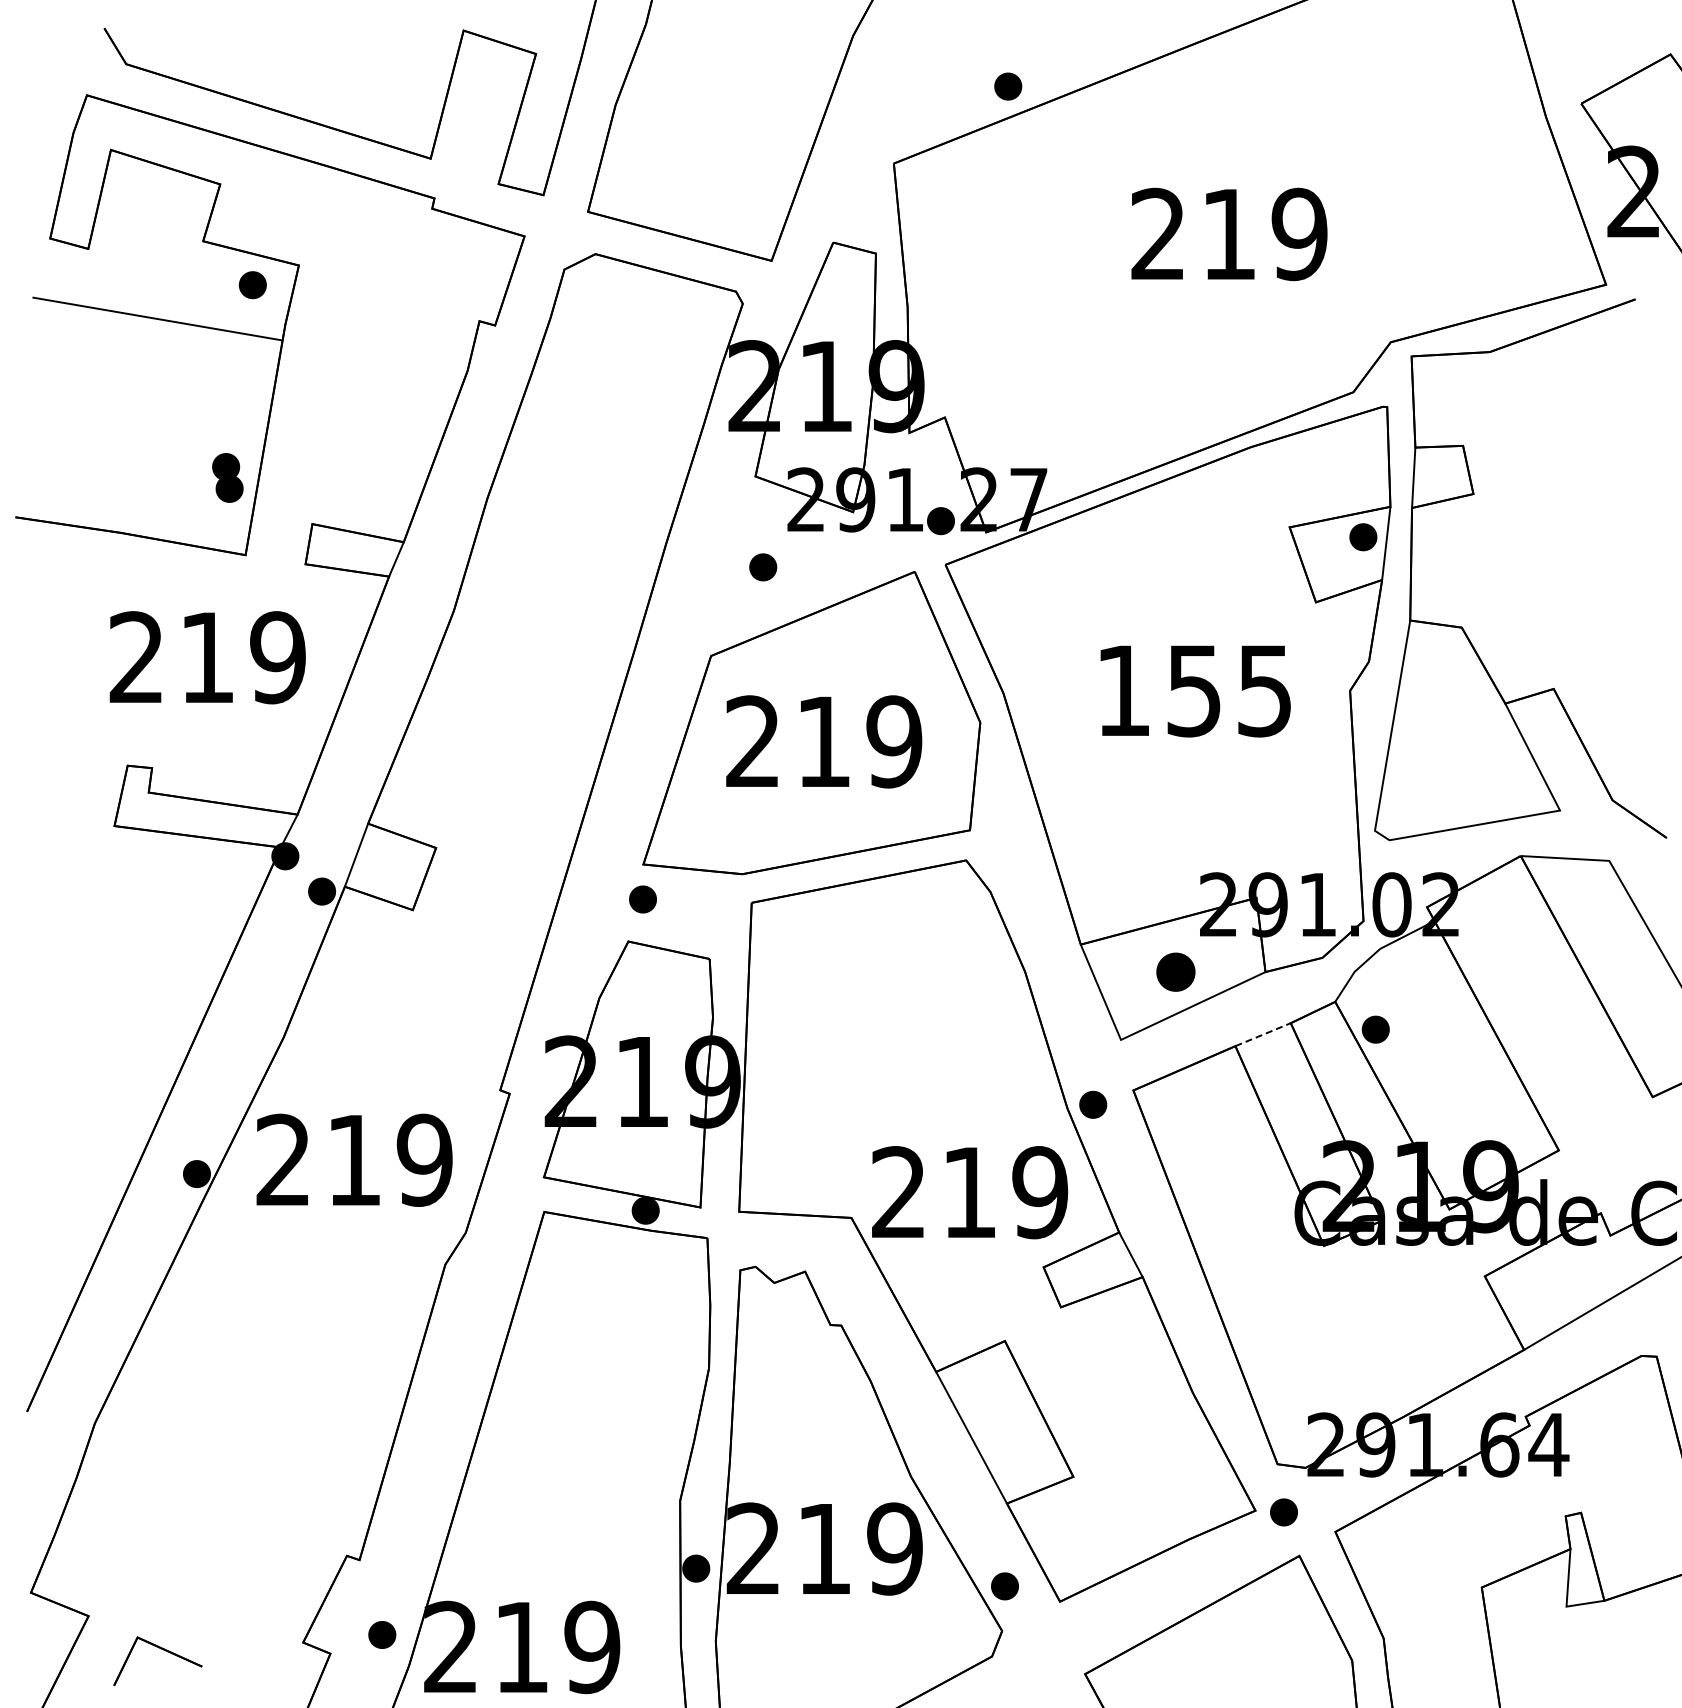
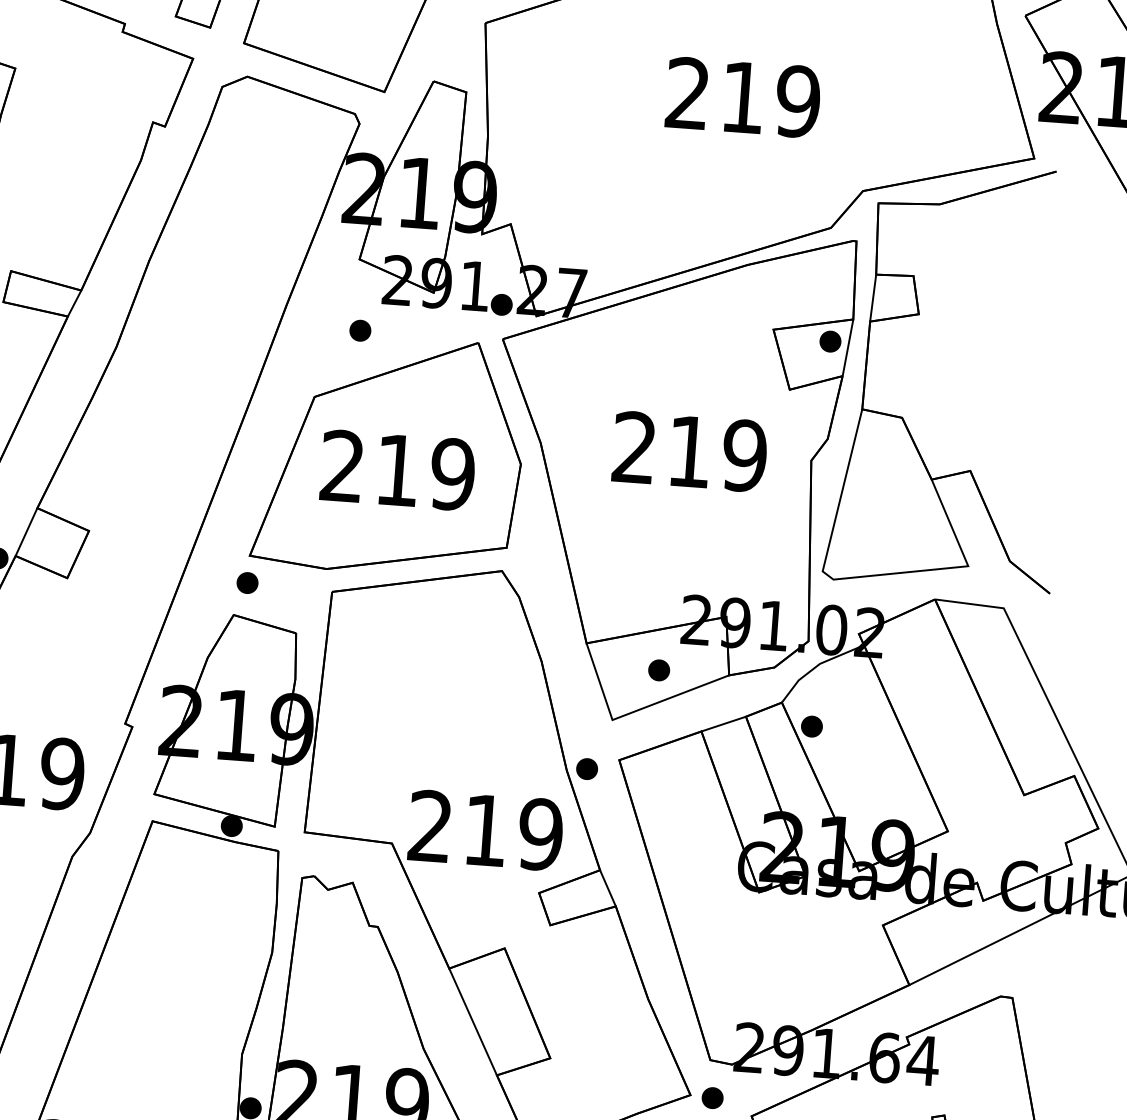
text: (1194, 690) -> (689, 451), 155 -> 219
part: (1175, 972) -> (658, 670), size x0.71
line: (1263, 1034) -> (724, 723), dashed -> solid

